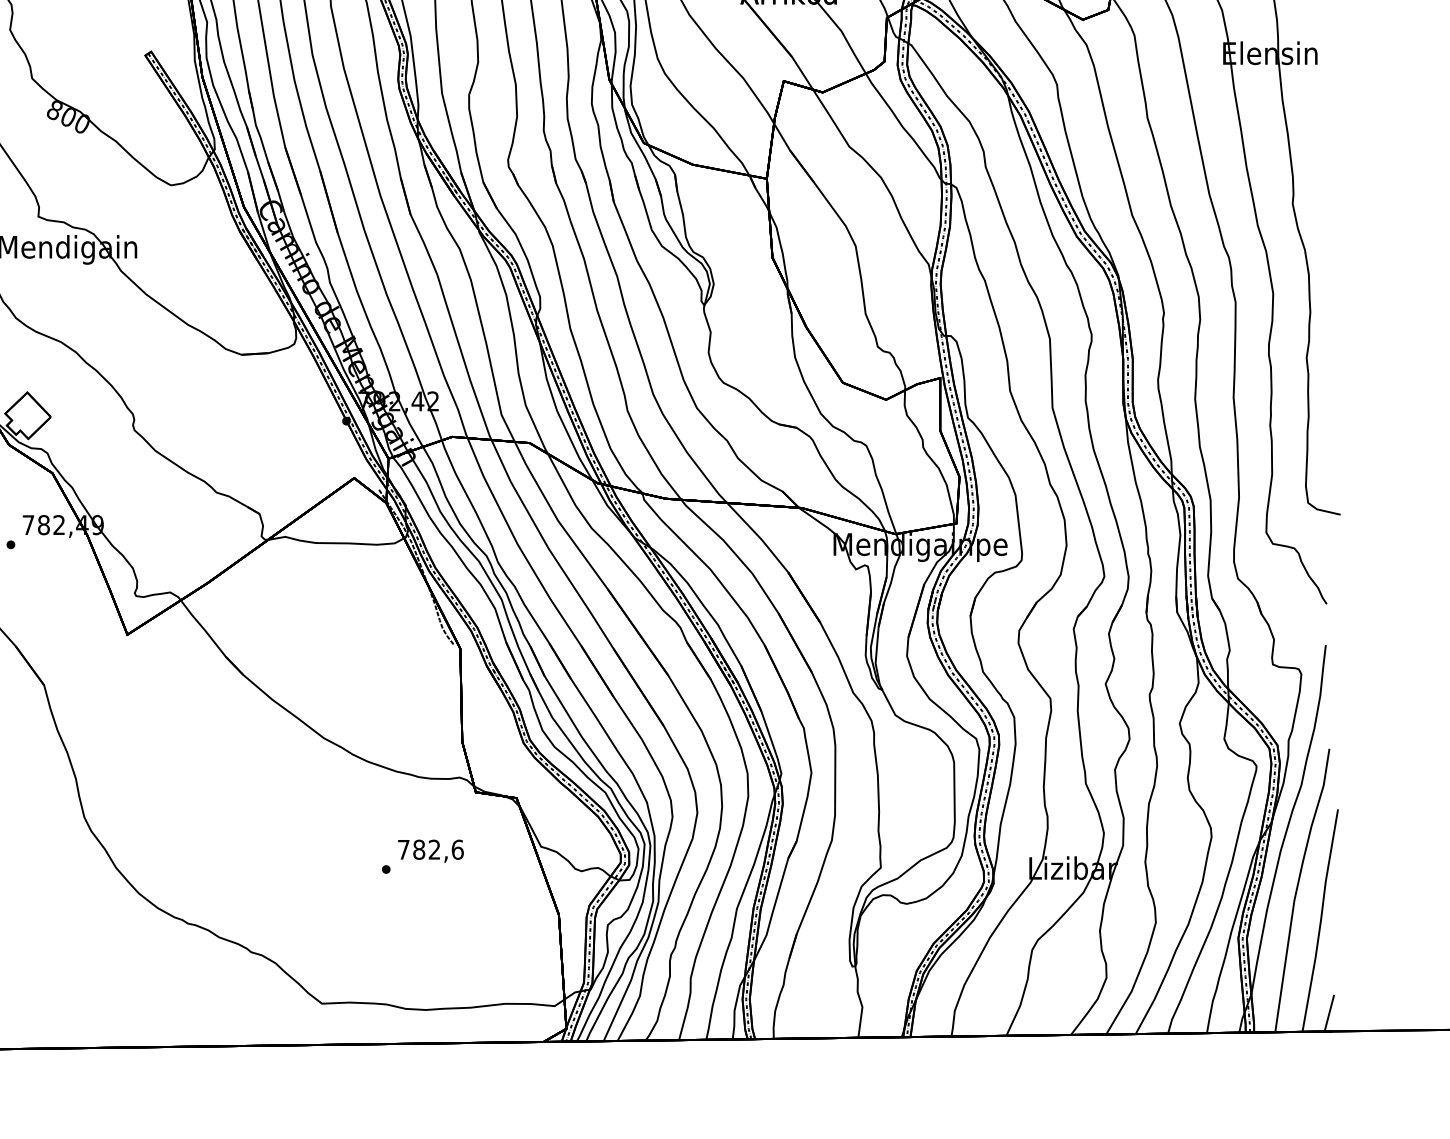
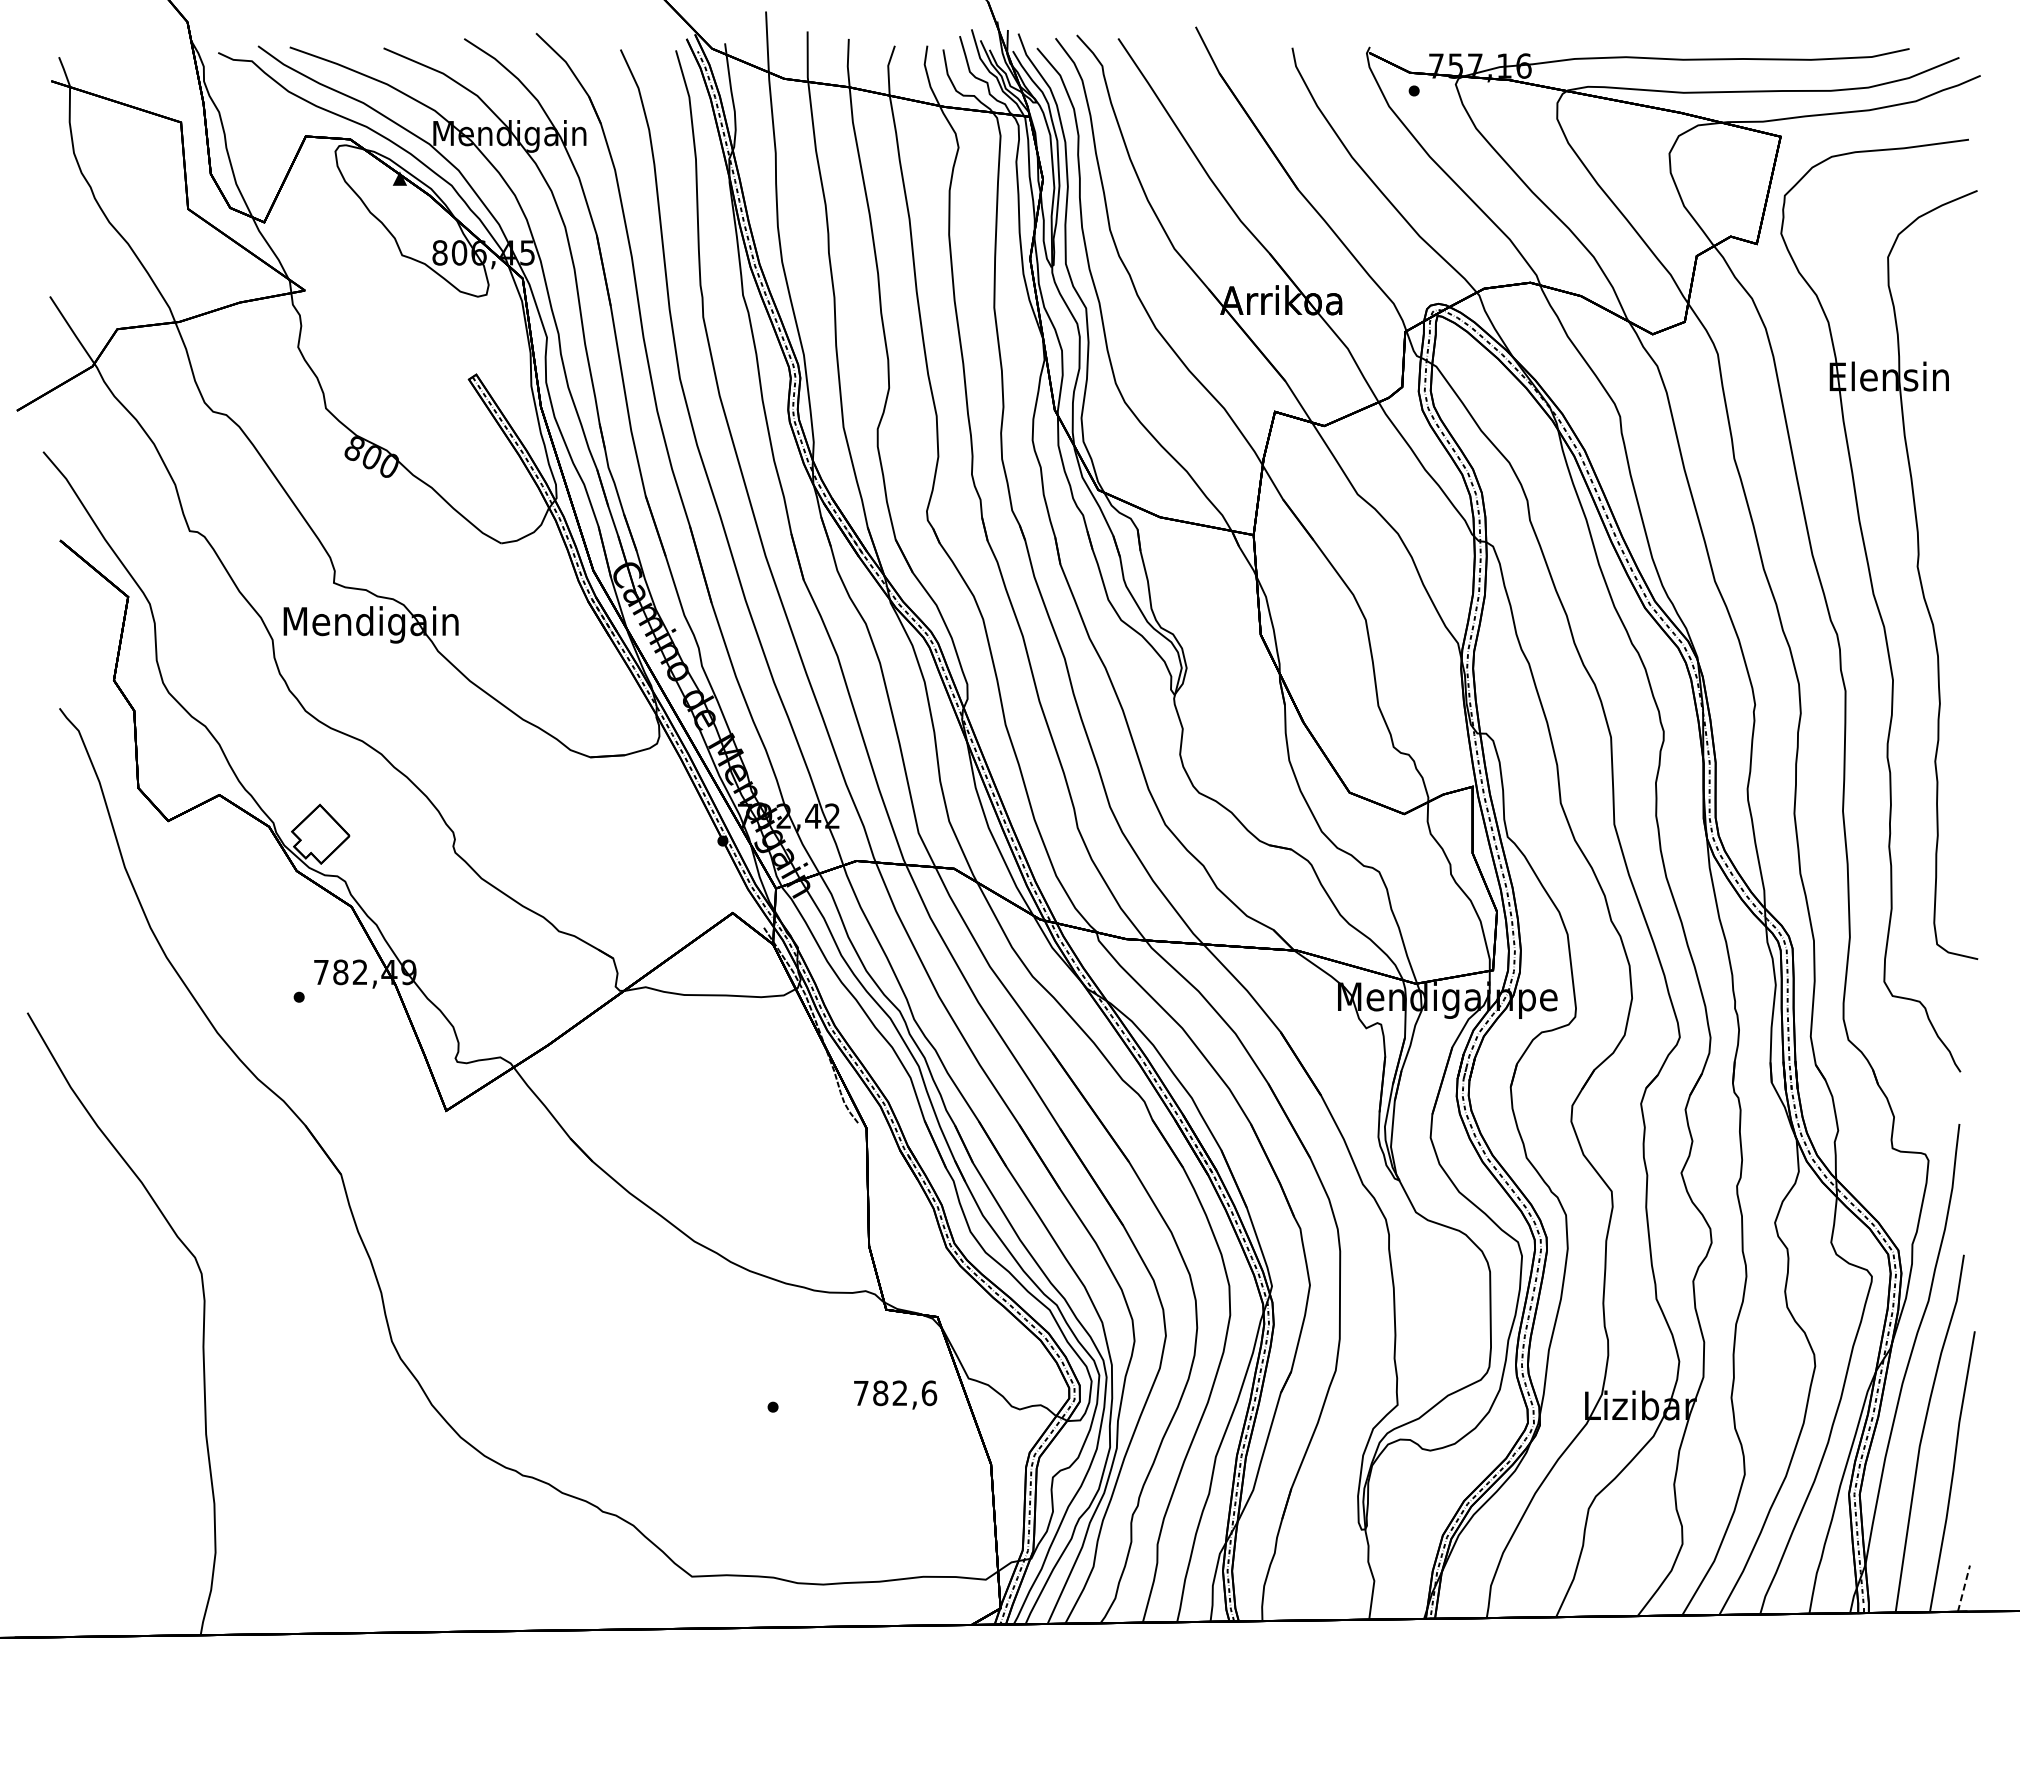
text: (430, 850) -> (895, 1394), moved
line: (1329, 1013) -> (1963, 1588), solid -> dashed

